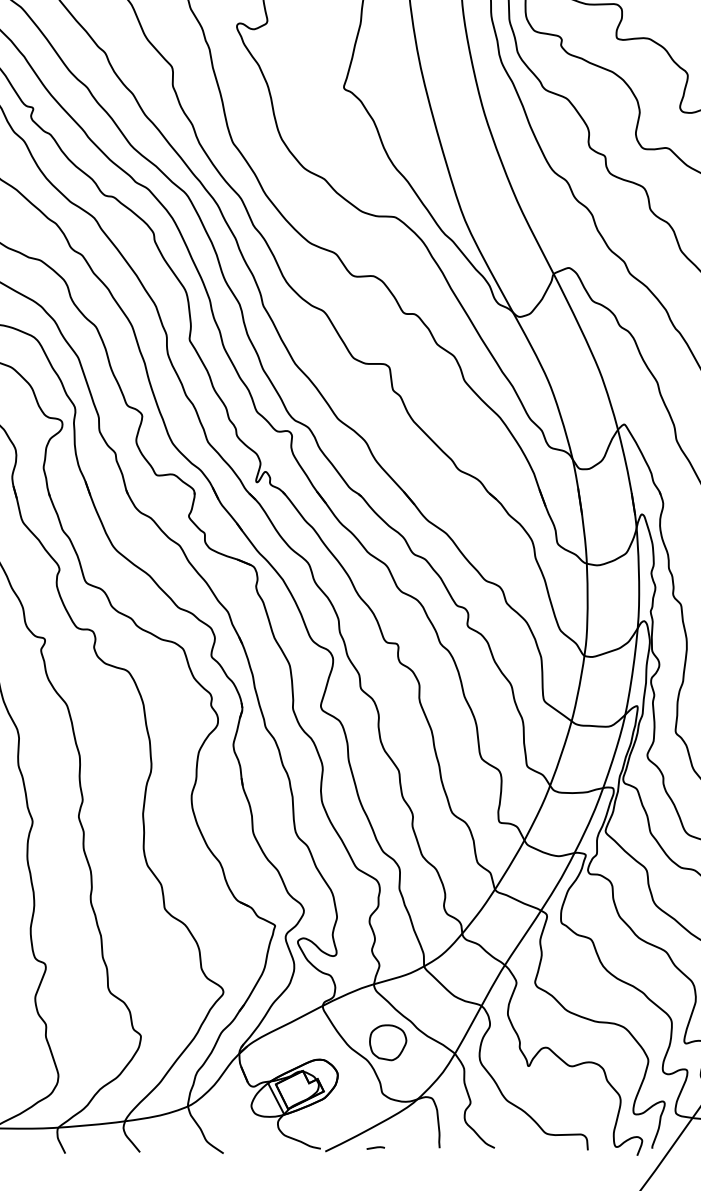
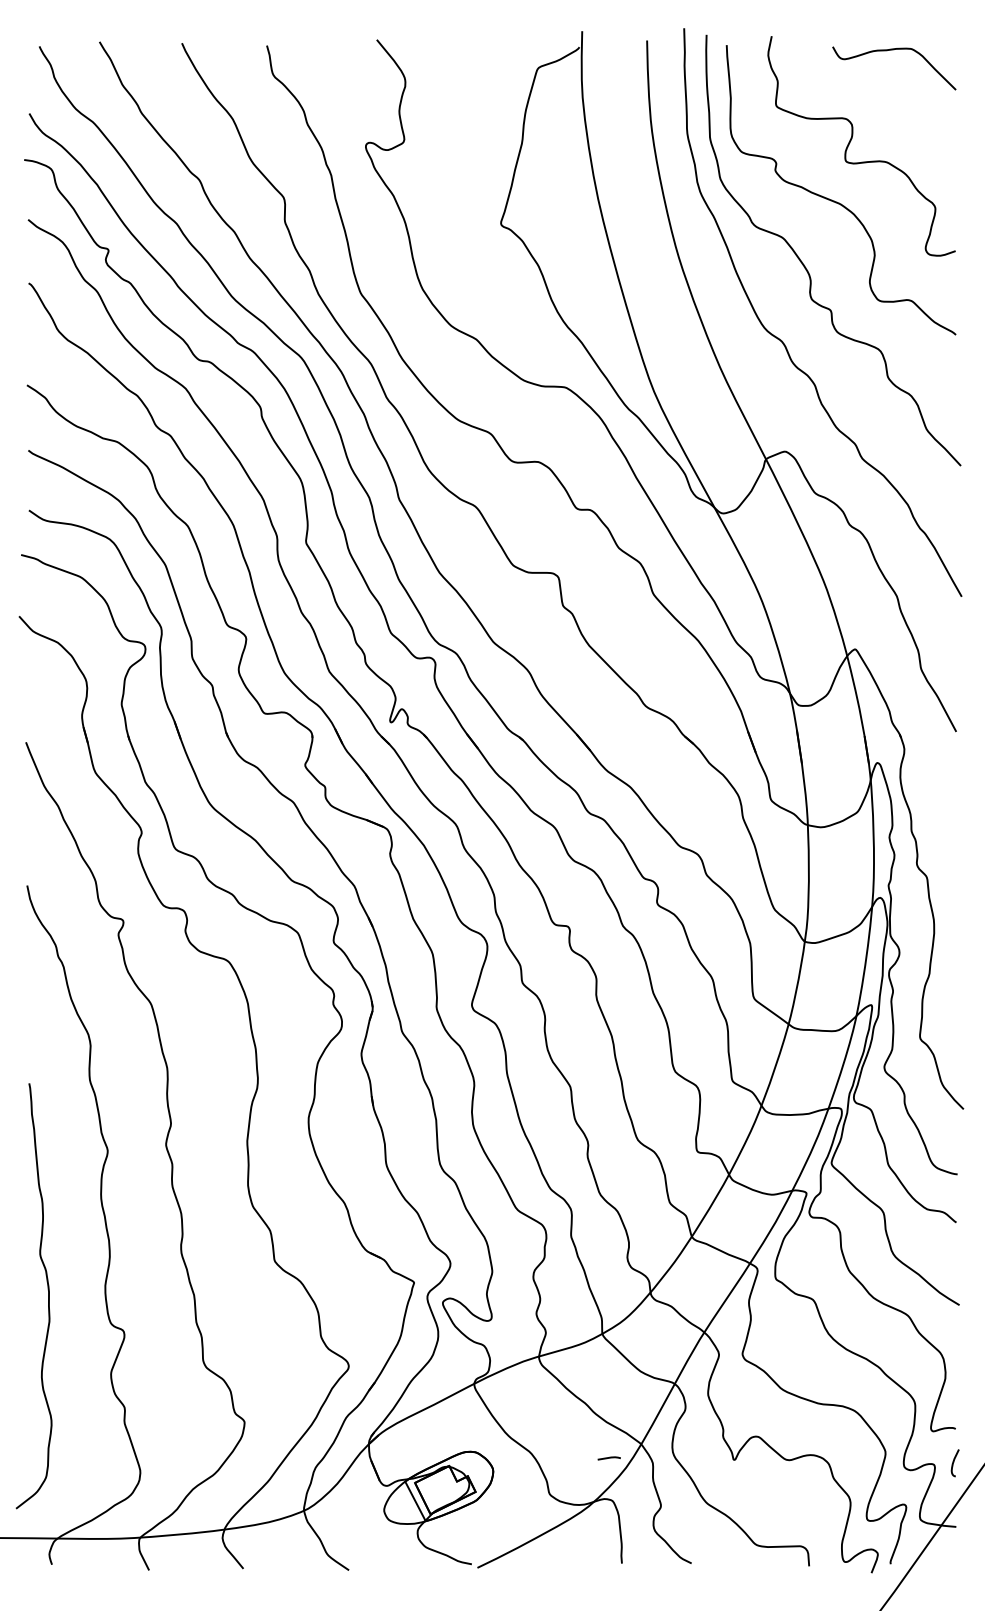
part: (387, 1042) -> (556, 1430), removed
line: (375, 1148) -> (608, 1458), moved

